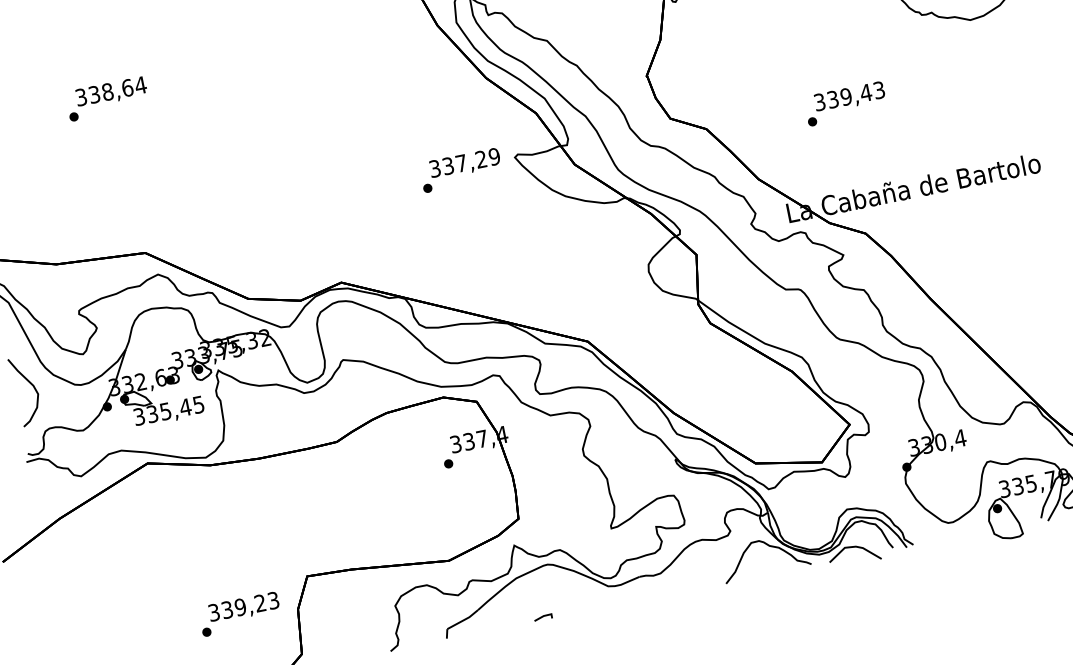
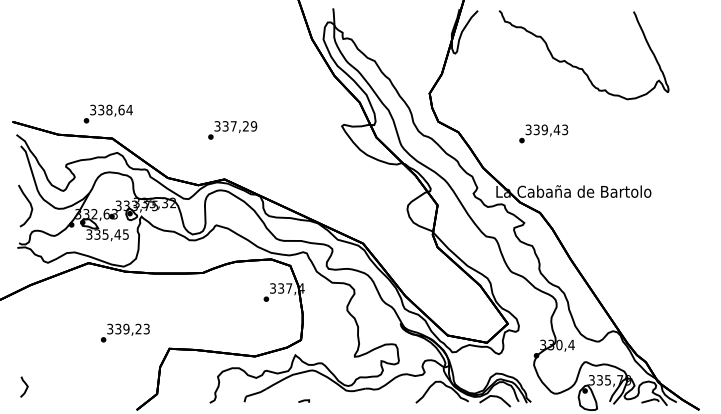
text: (105, 98) -> (107, 113), moved
text: (460, 170) -> (232, 130), moved
text: (238, 613) -> (124, 332), moved

